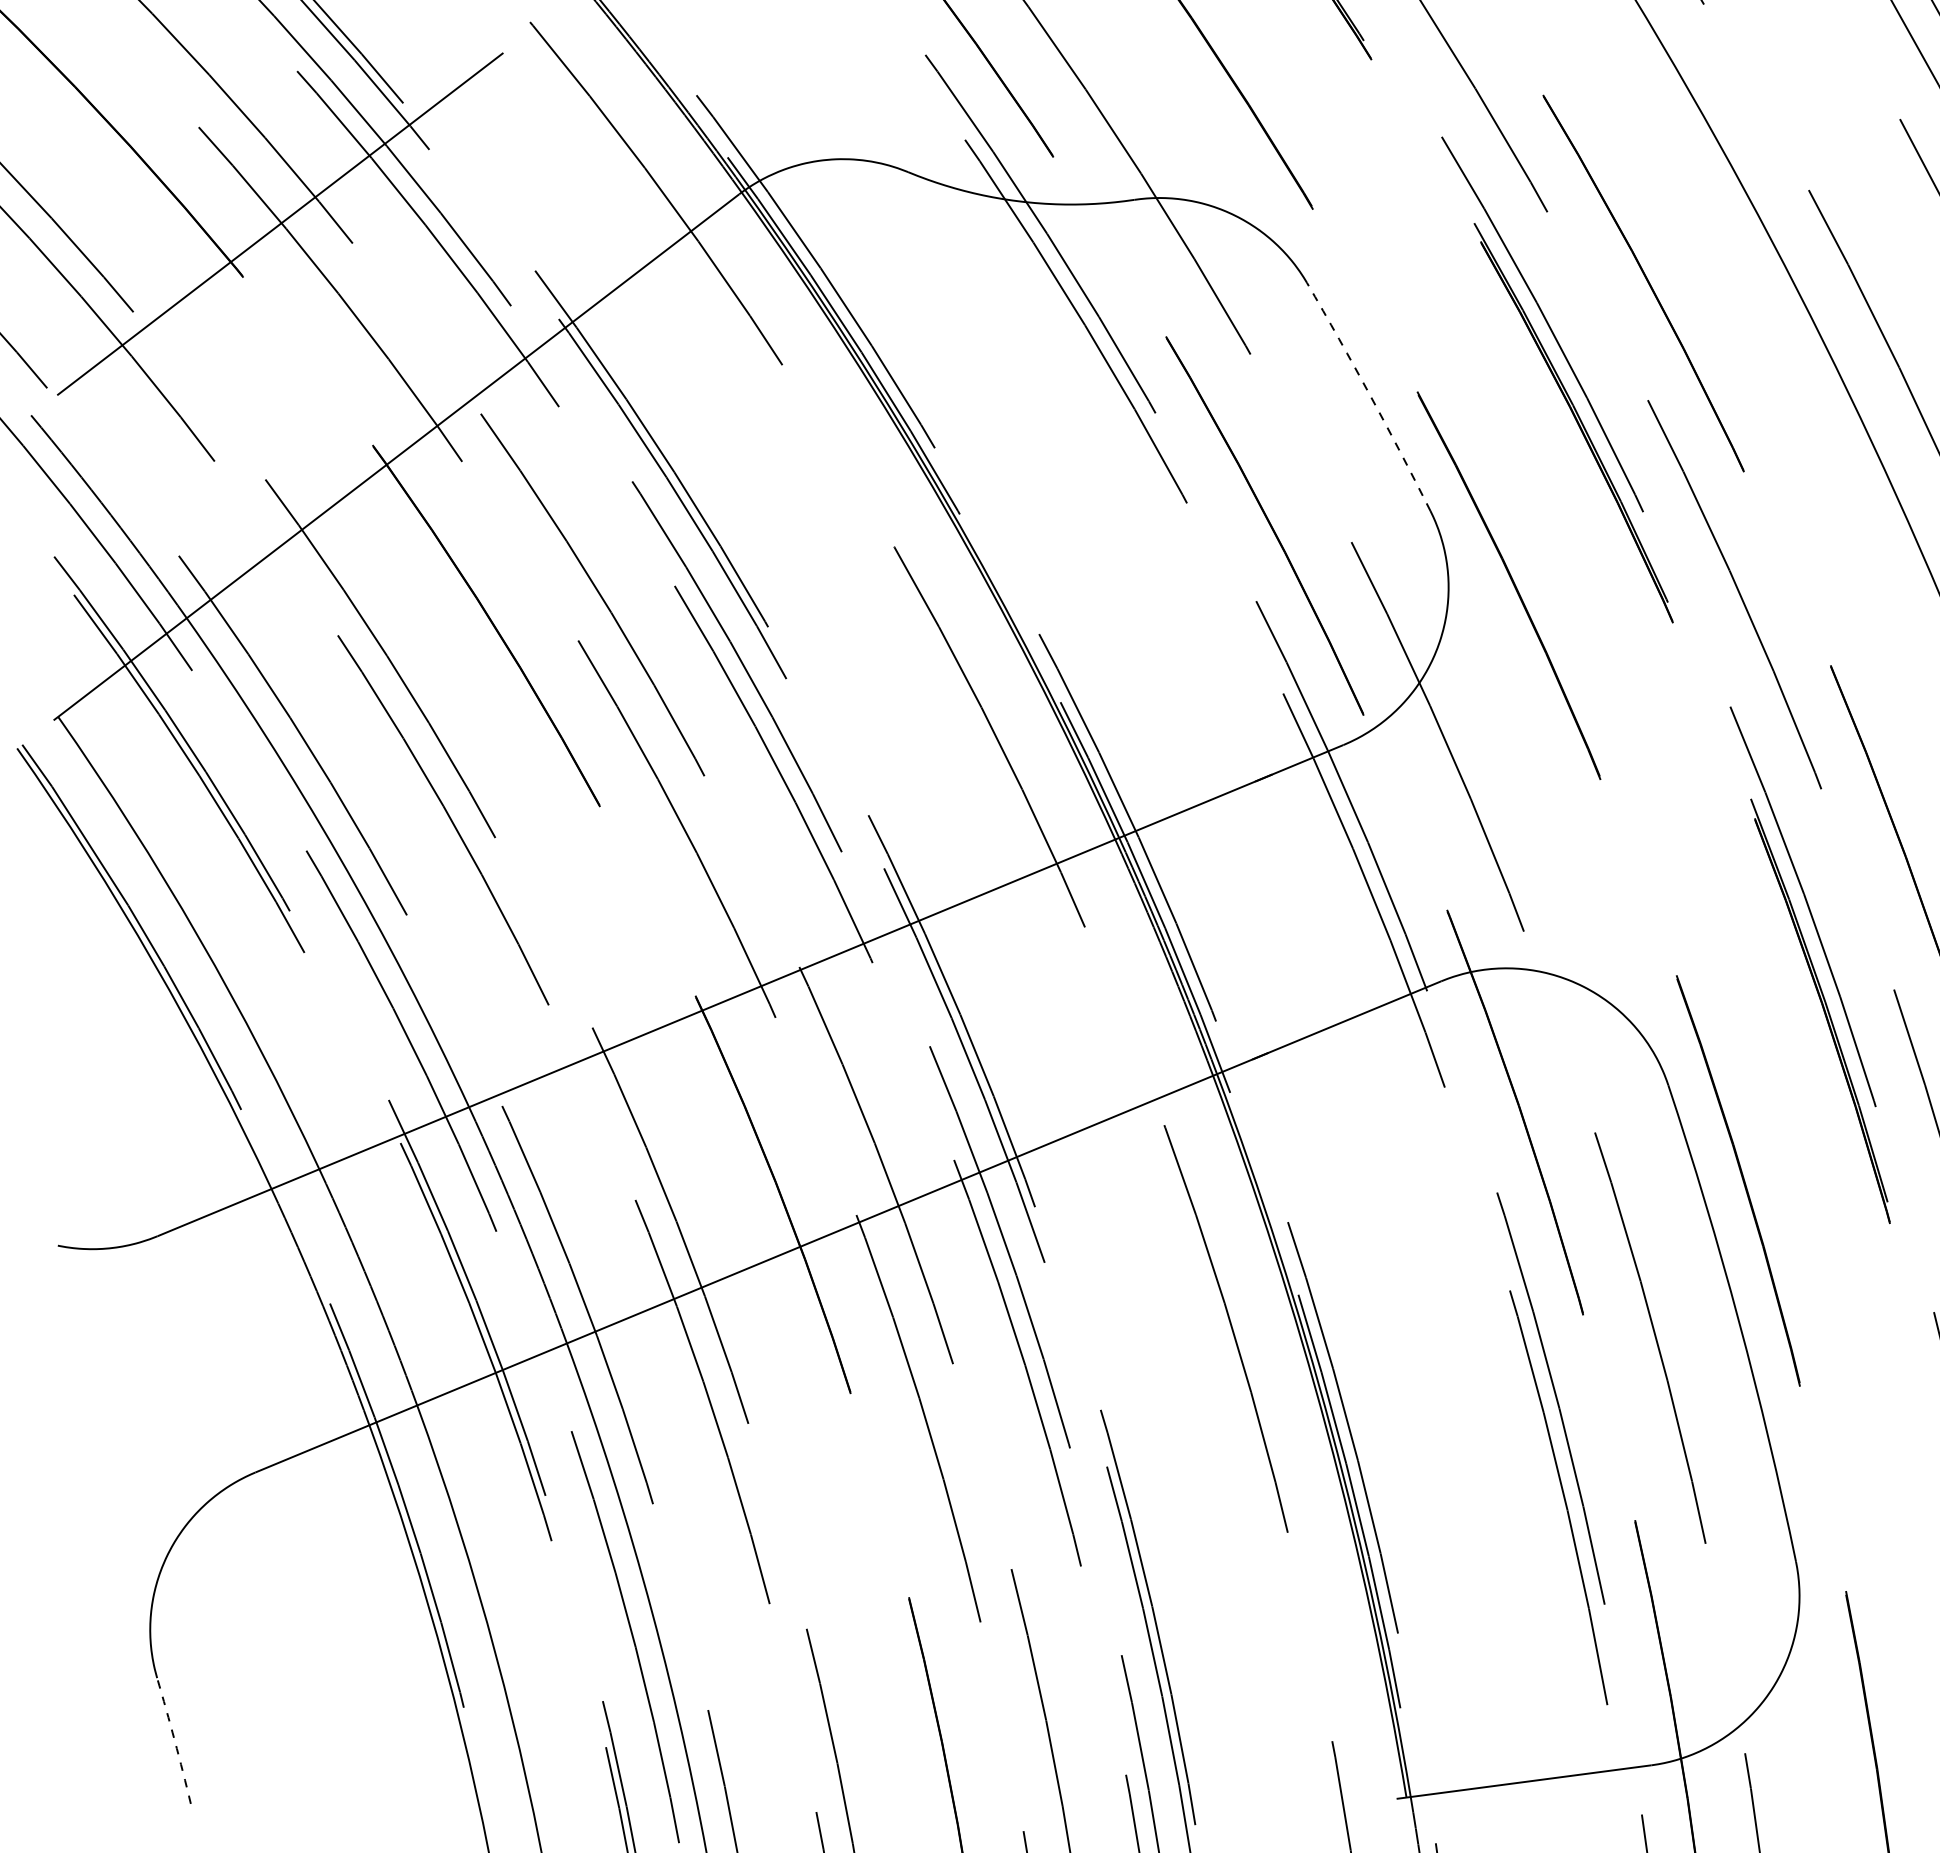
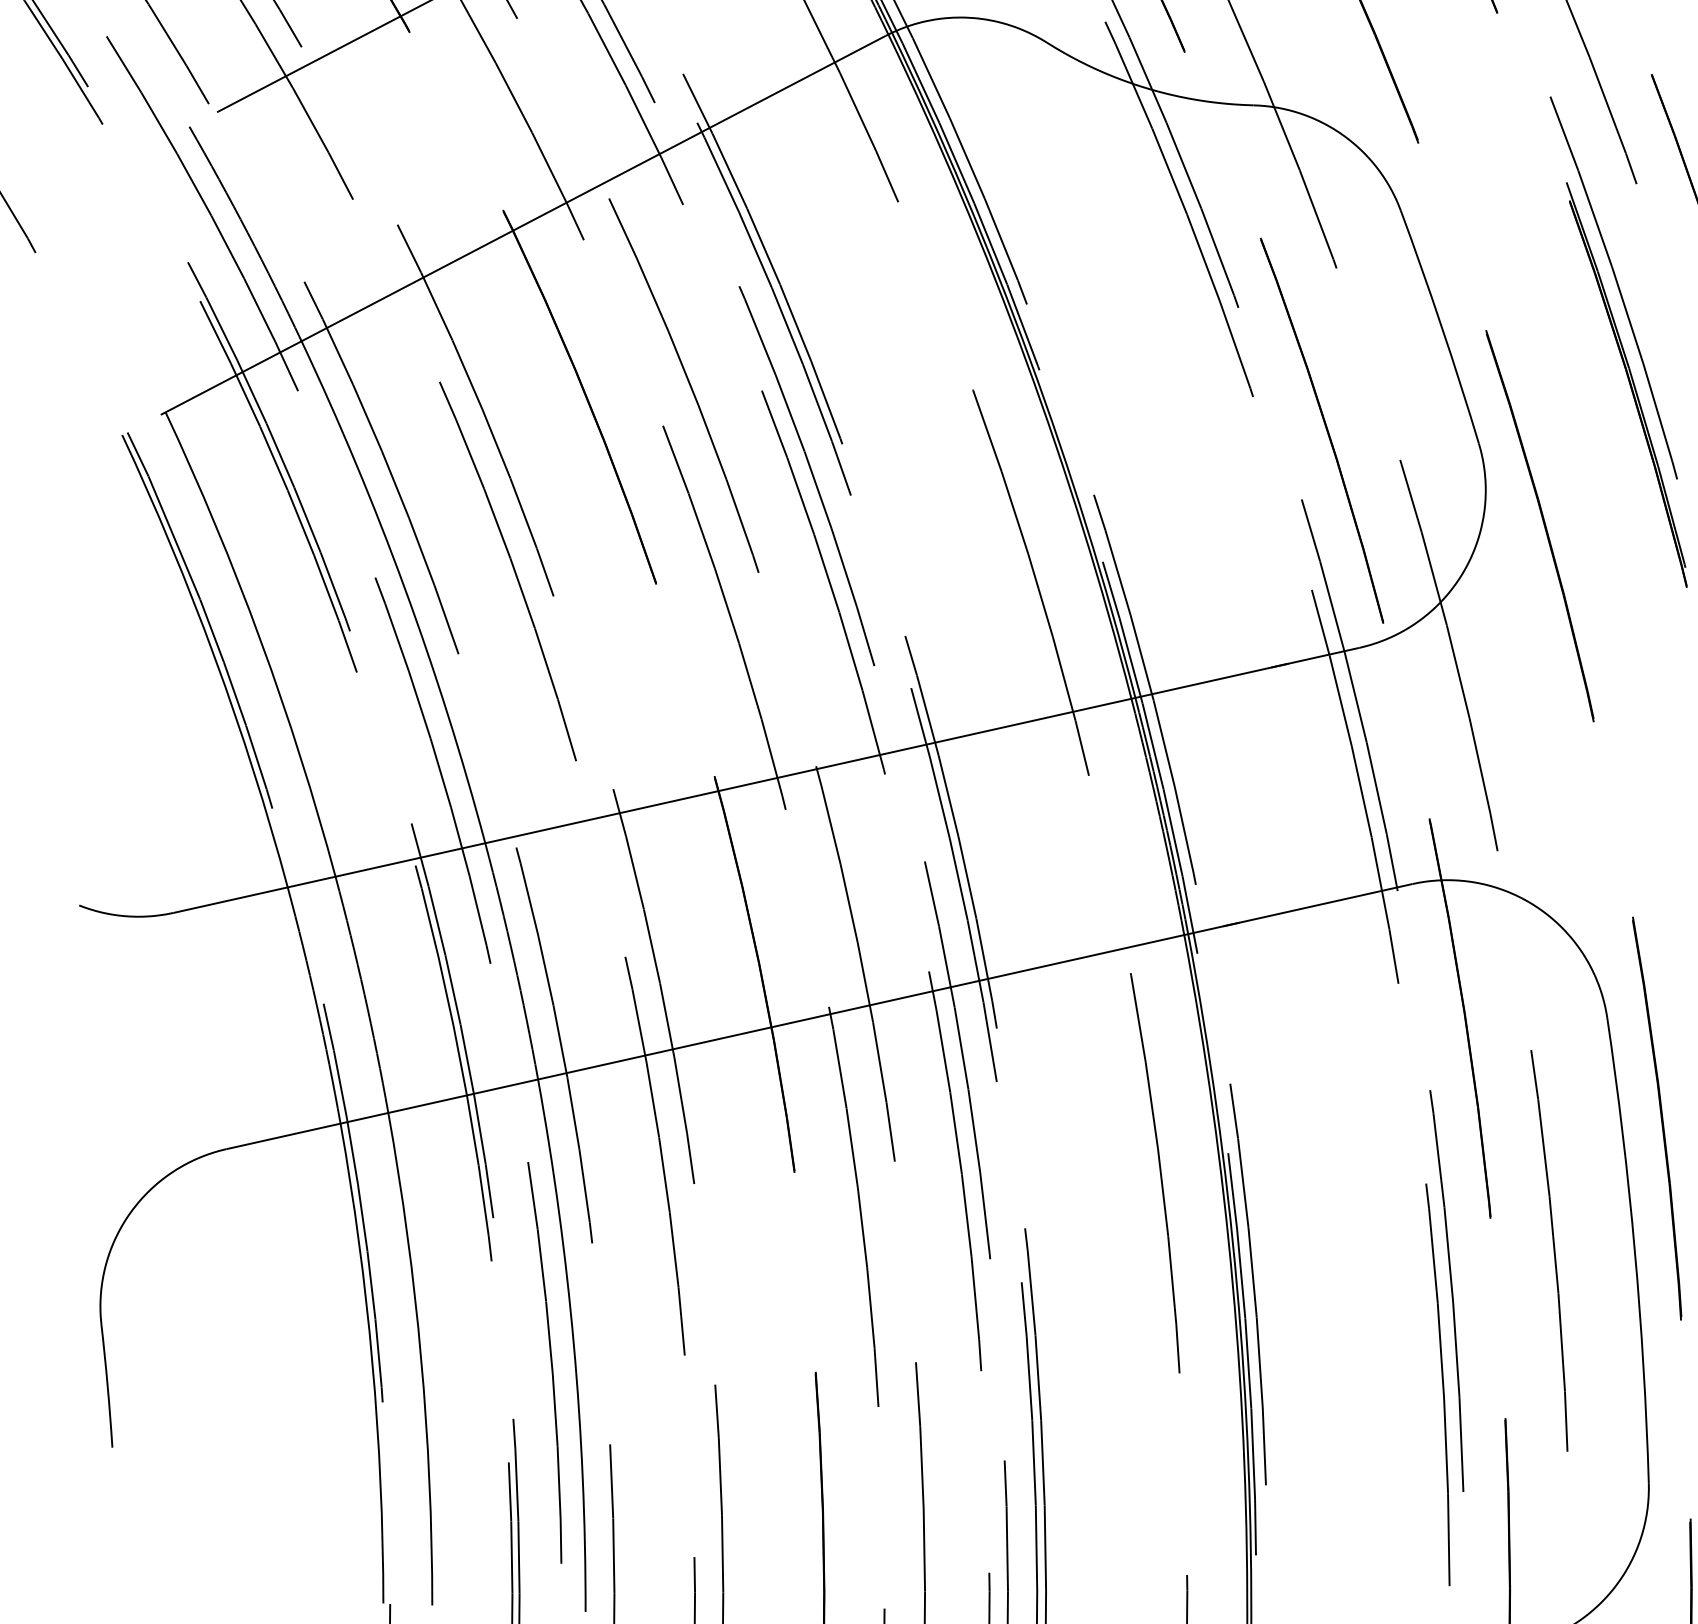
arc: (1370, 395) -> (1441, 326), dashed -> solid
arc: (174, 1740) -> (107, 1385), dashed -> solid

